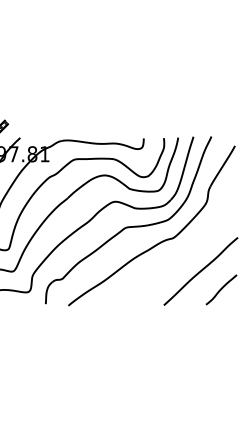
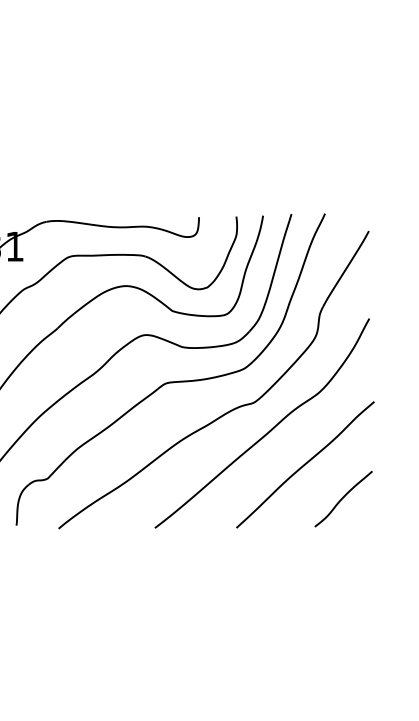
curve: (181, 252) -> (269, 429), added

